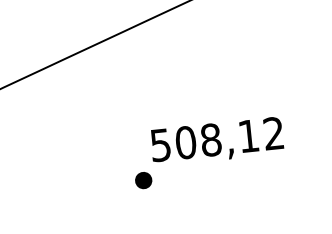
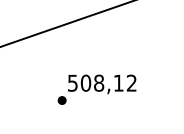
text: (207, 152) -> (96, 89), moved

